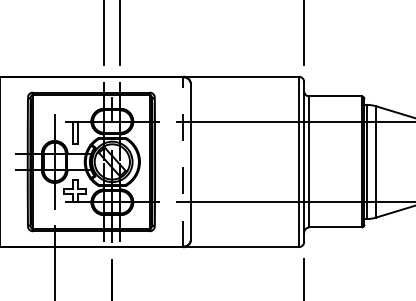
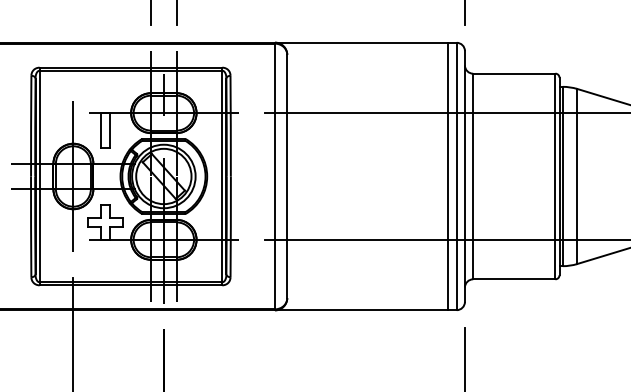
line: (183, 161) -> (275, 175), dashed -> solid
line: (293, 161) -> (448, 175), added

